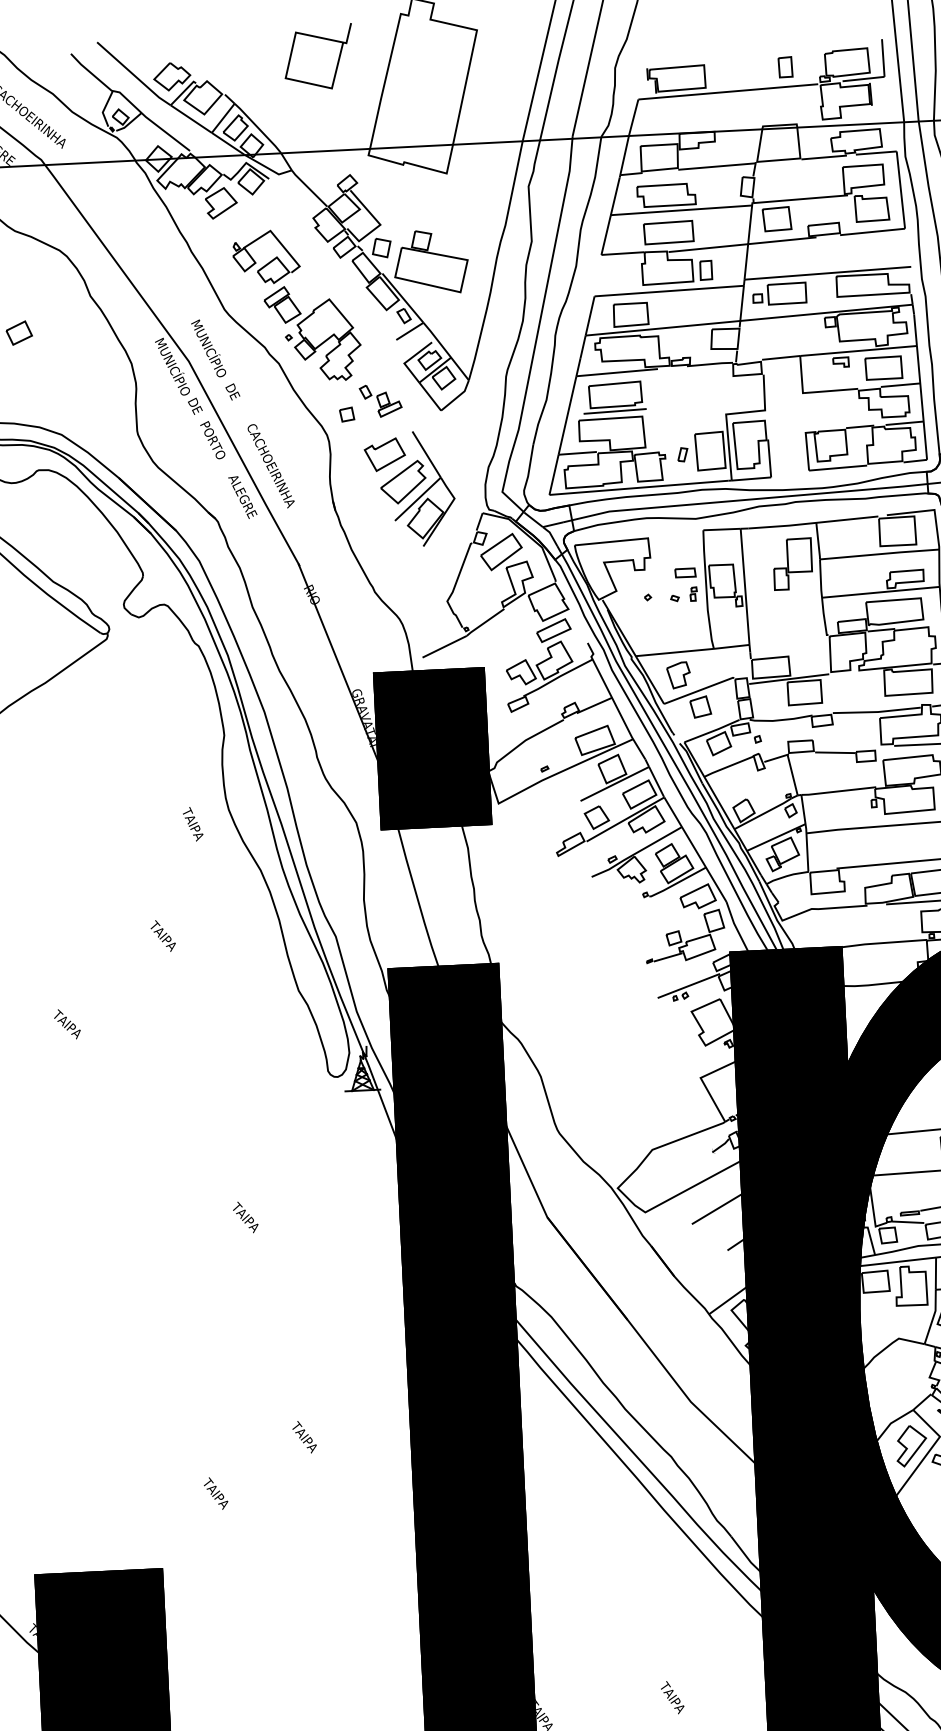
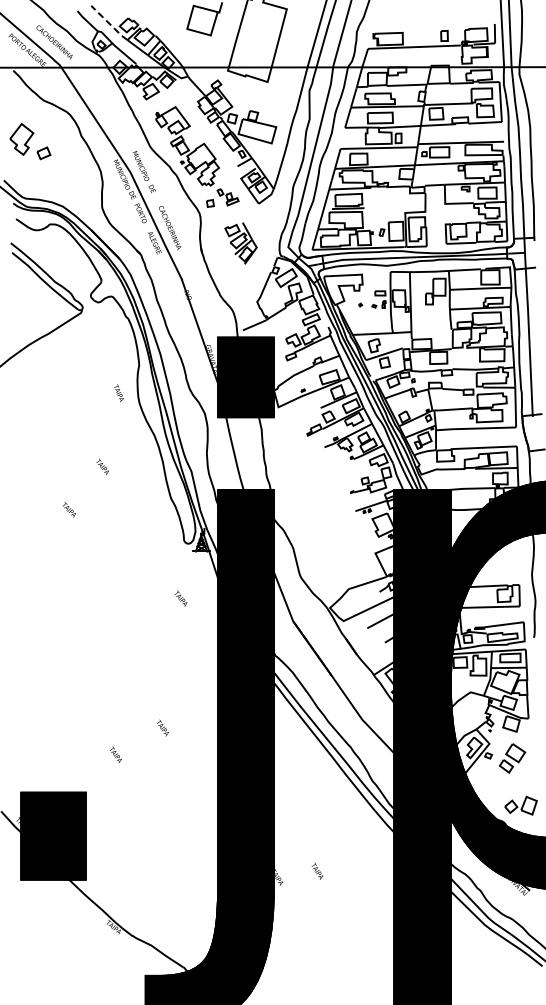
line: (134, 74) -> (109, 23), solid -> dashed
part: (409, 489) -> (240, 243), size x0.7
text: (192, 822) -> (118, 392), moved
text: (65, 1023) -> (68, 509), moved
text: (244, 1217) -> (180, 598), moved
text: (672, 1696) -> (317, 870), moved

